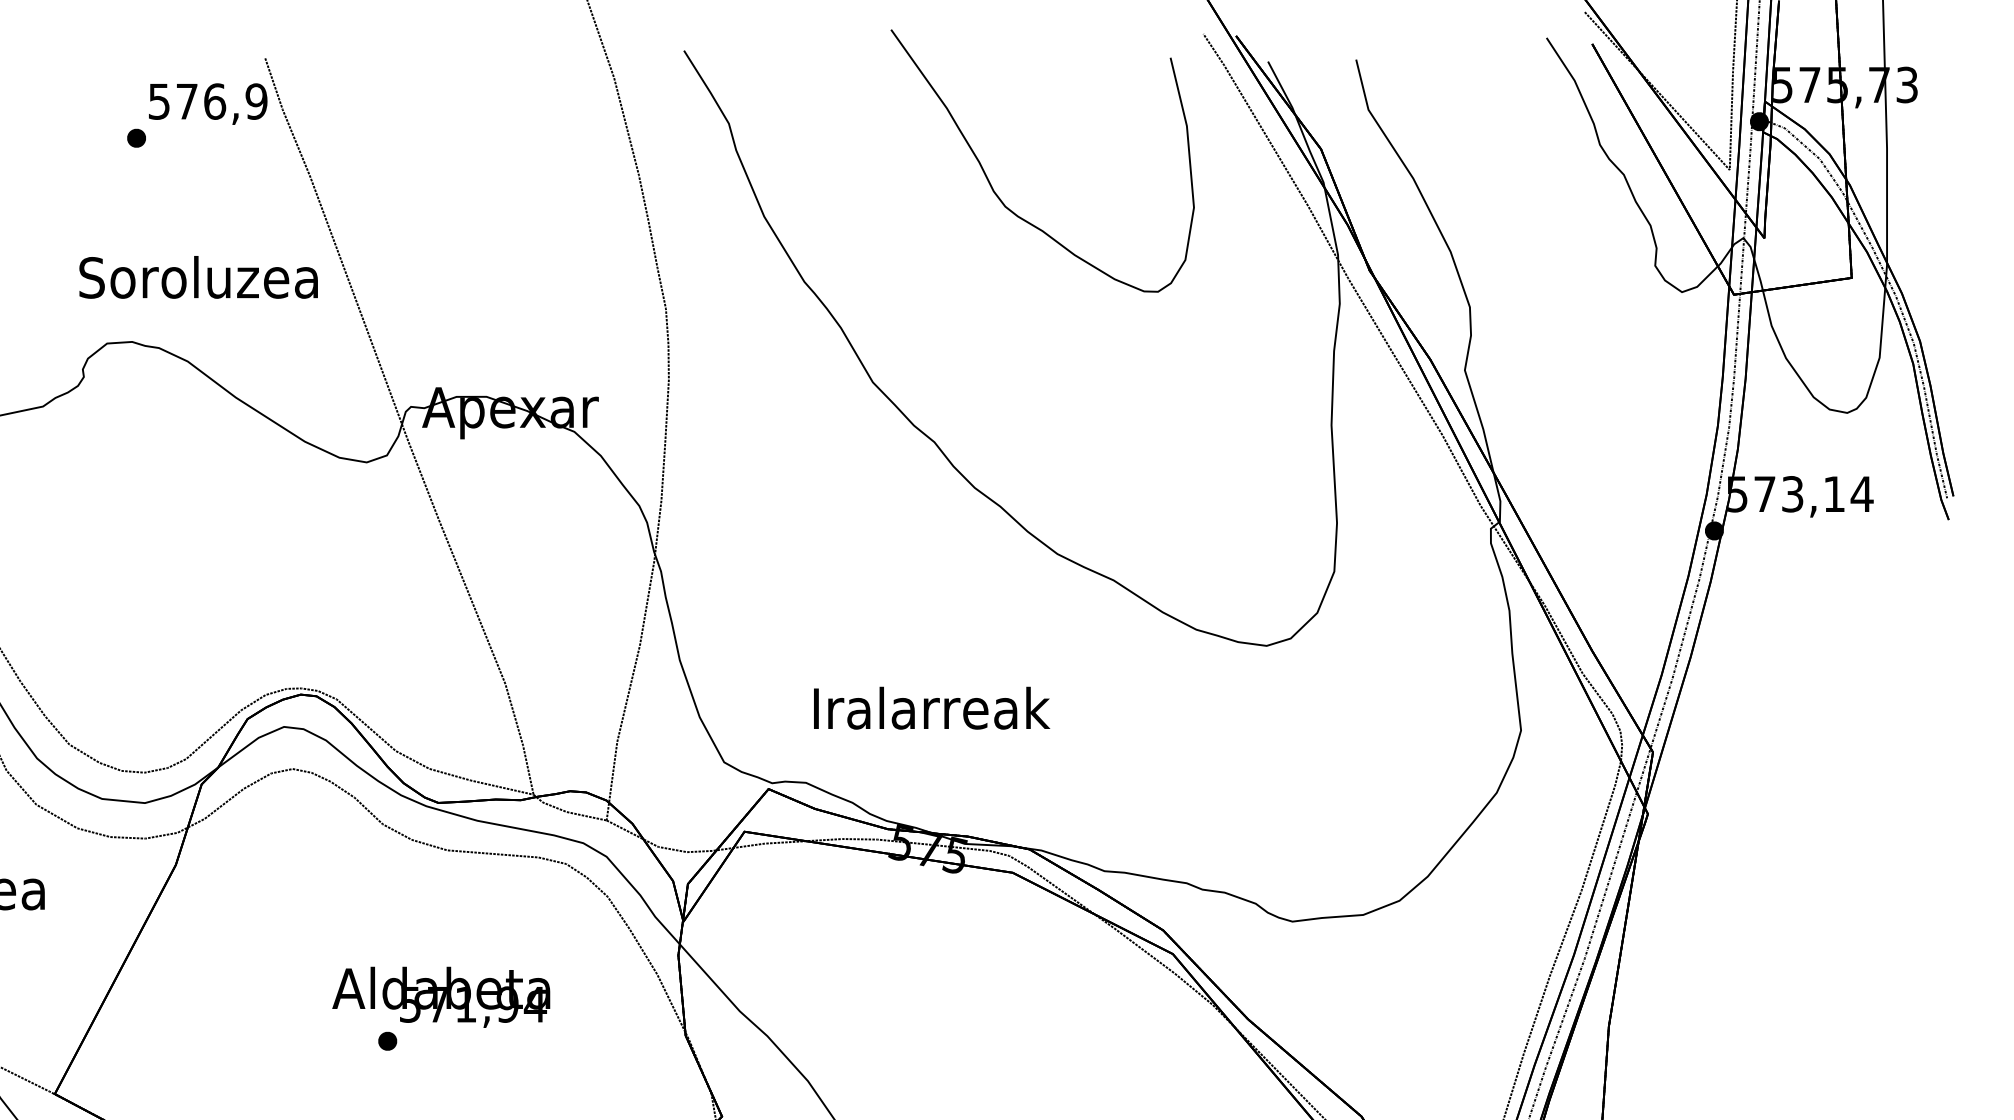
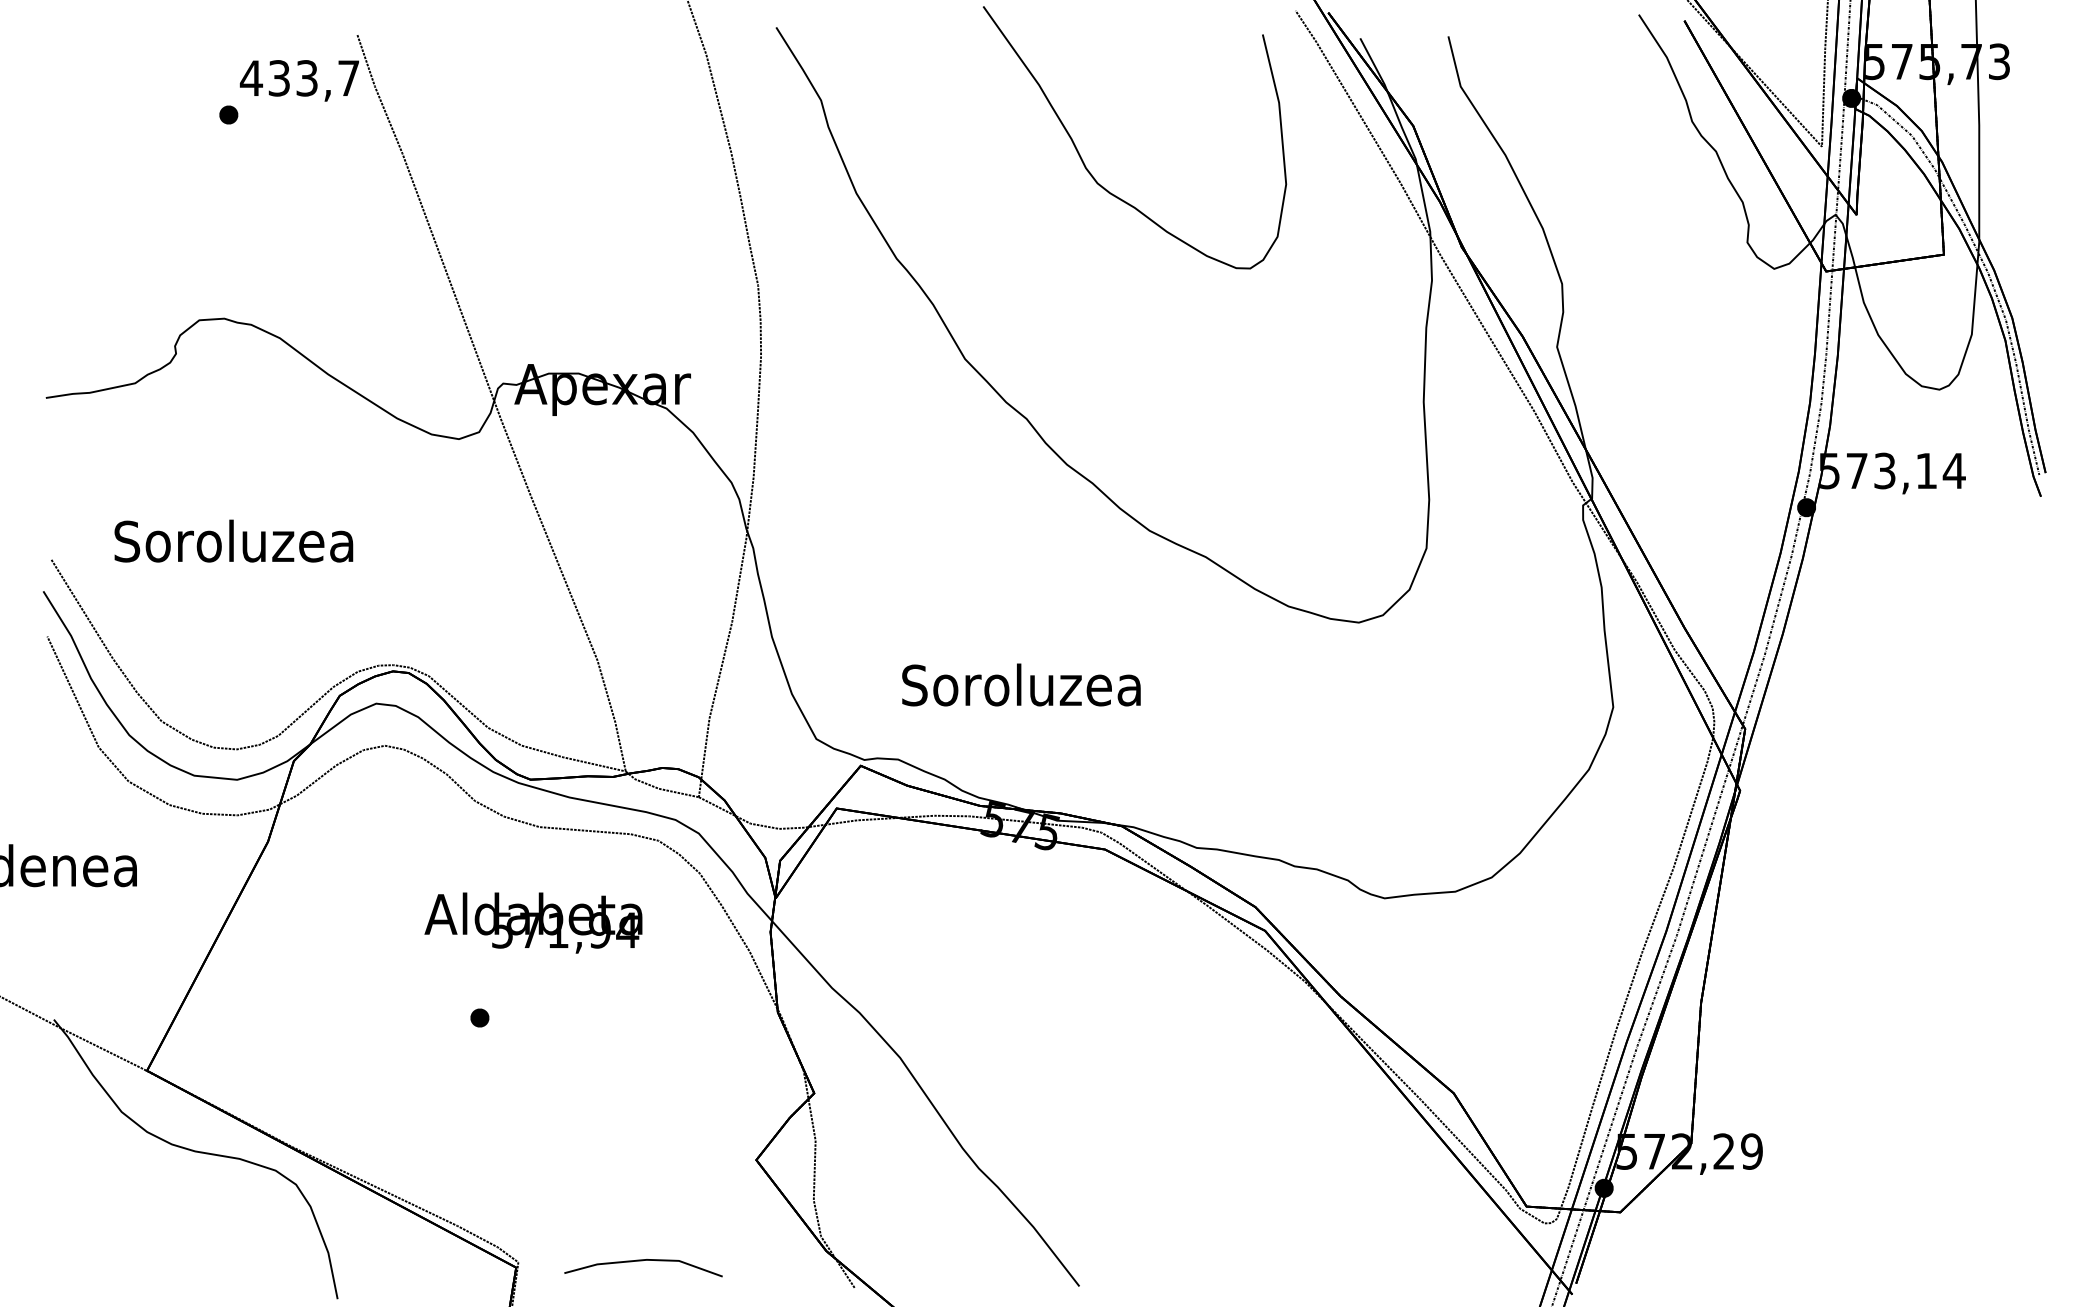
text: (207, 101) -> (299, 78), 576,9 -> 433,7
text: (198, 276) -> (233, 540), moved
text: (930, 707) -> (1022, 684), Iralarreak -> Soroluzea
text: (441, 996) -> (533, 922), moved

